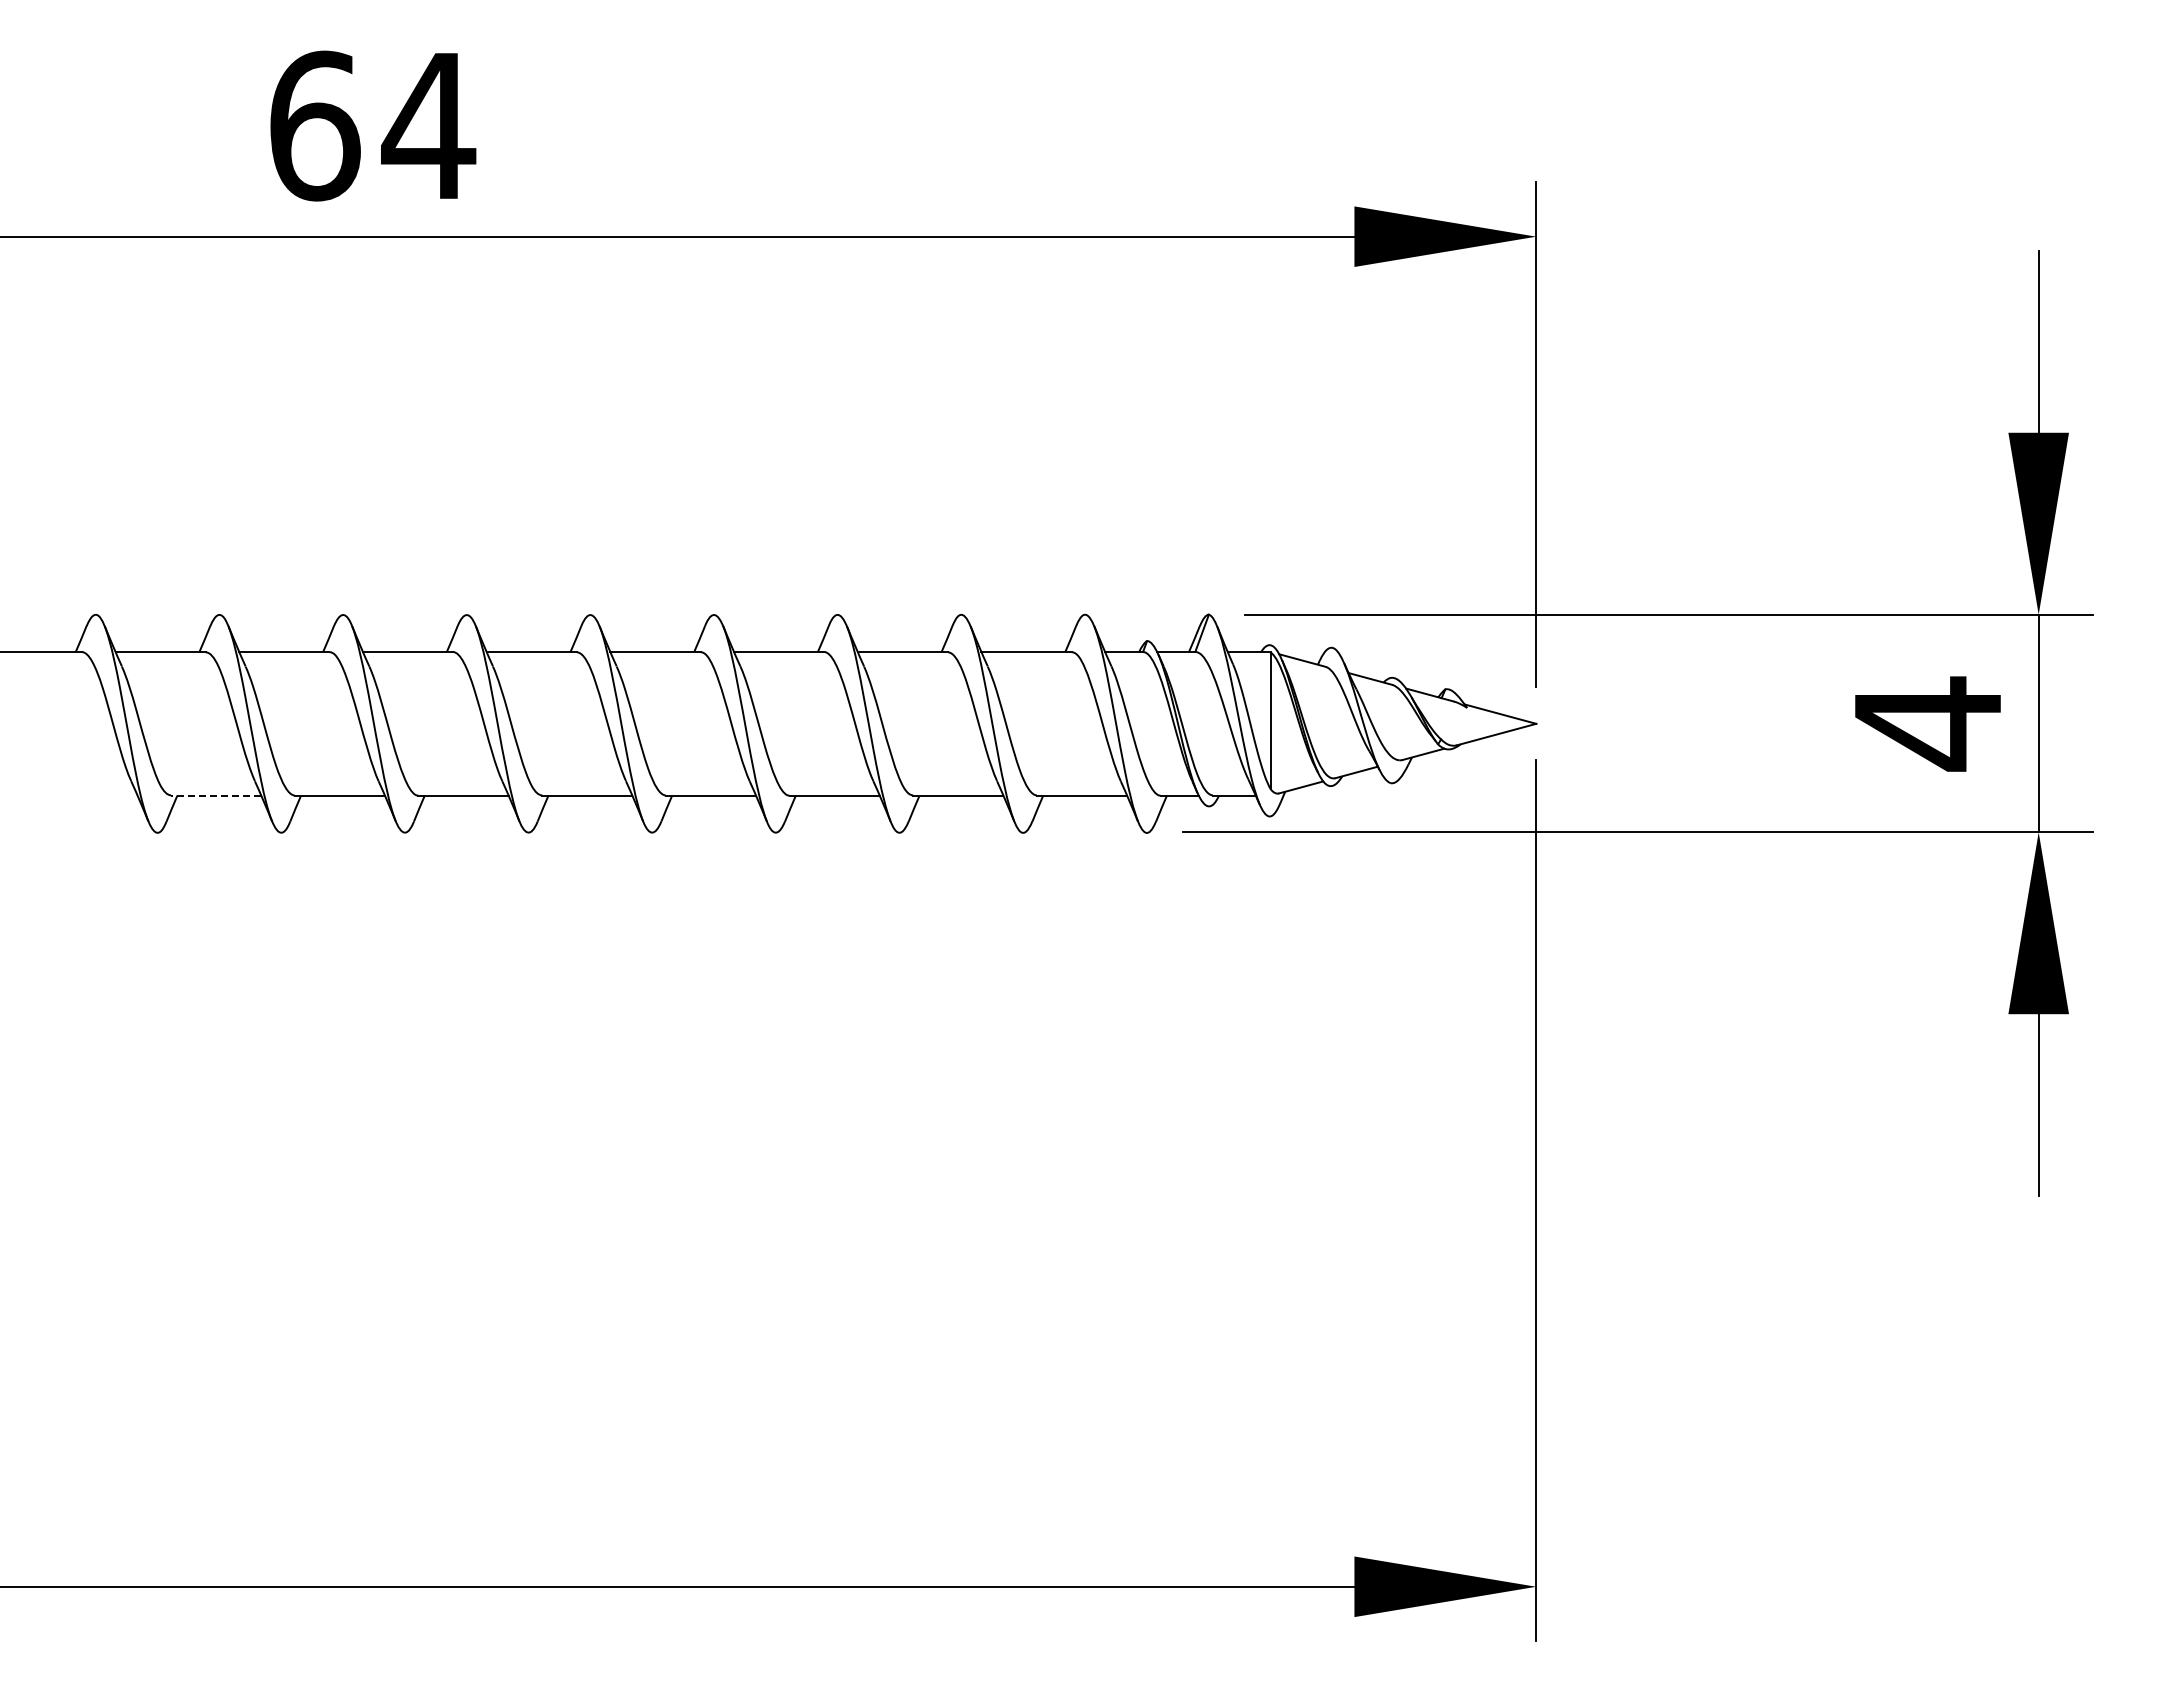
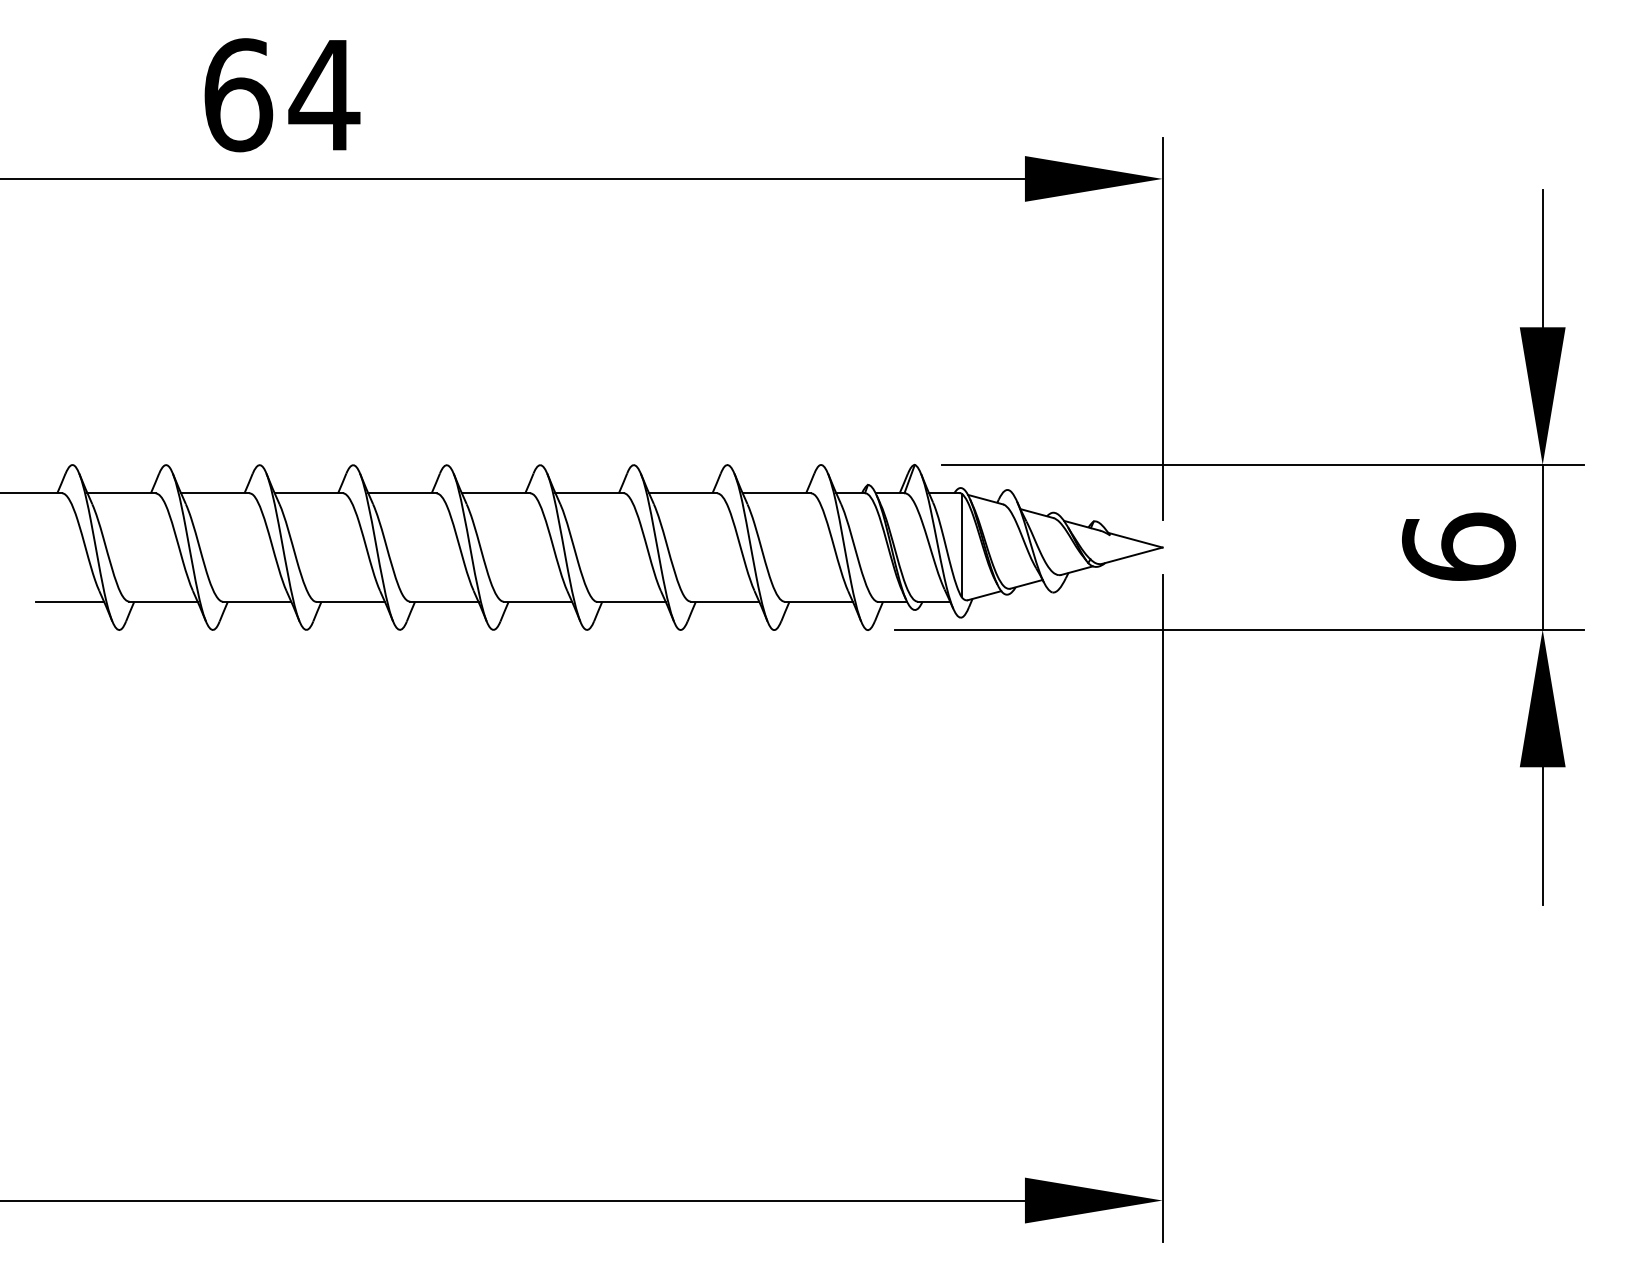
text: (1927, 723) -> (1458, 547), 4 -> 6
line: (92, 795) -> (70, 601), added
line: (215, 795) -> (163, 601), dashed -> solid

